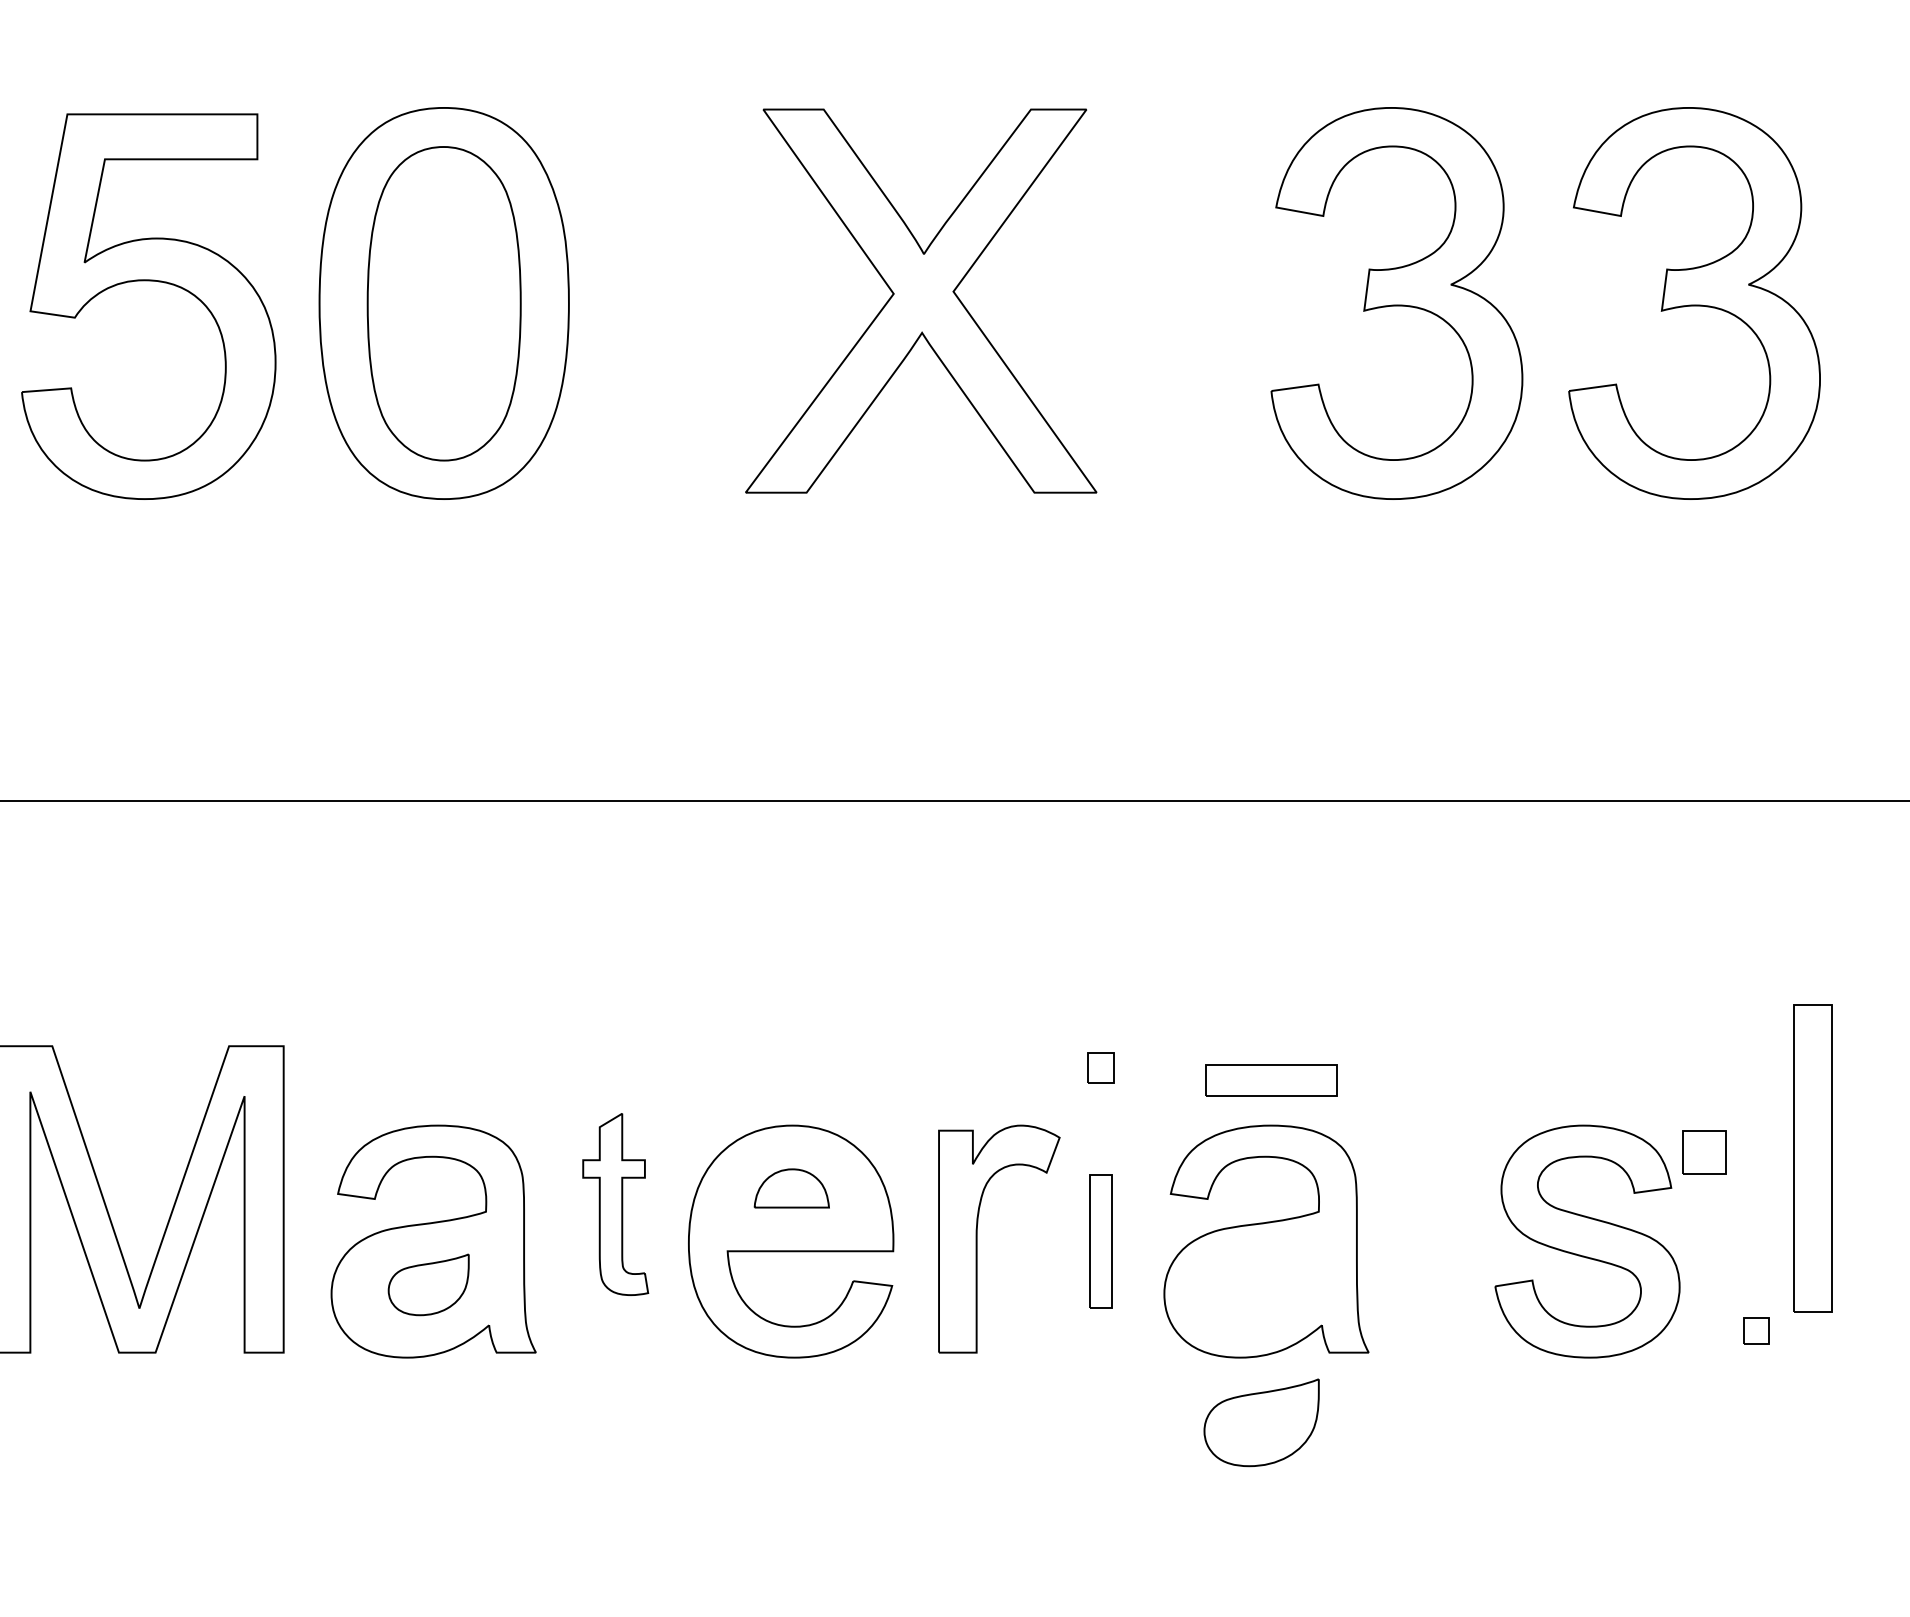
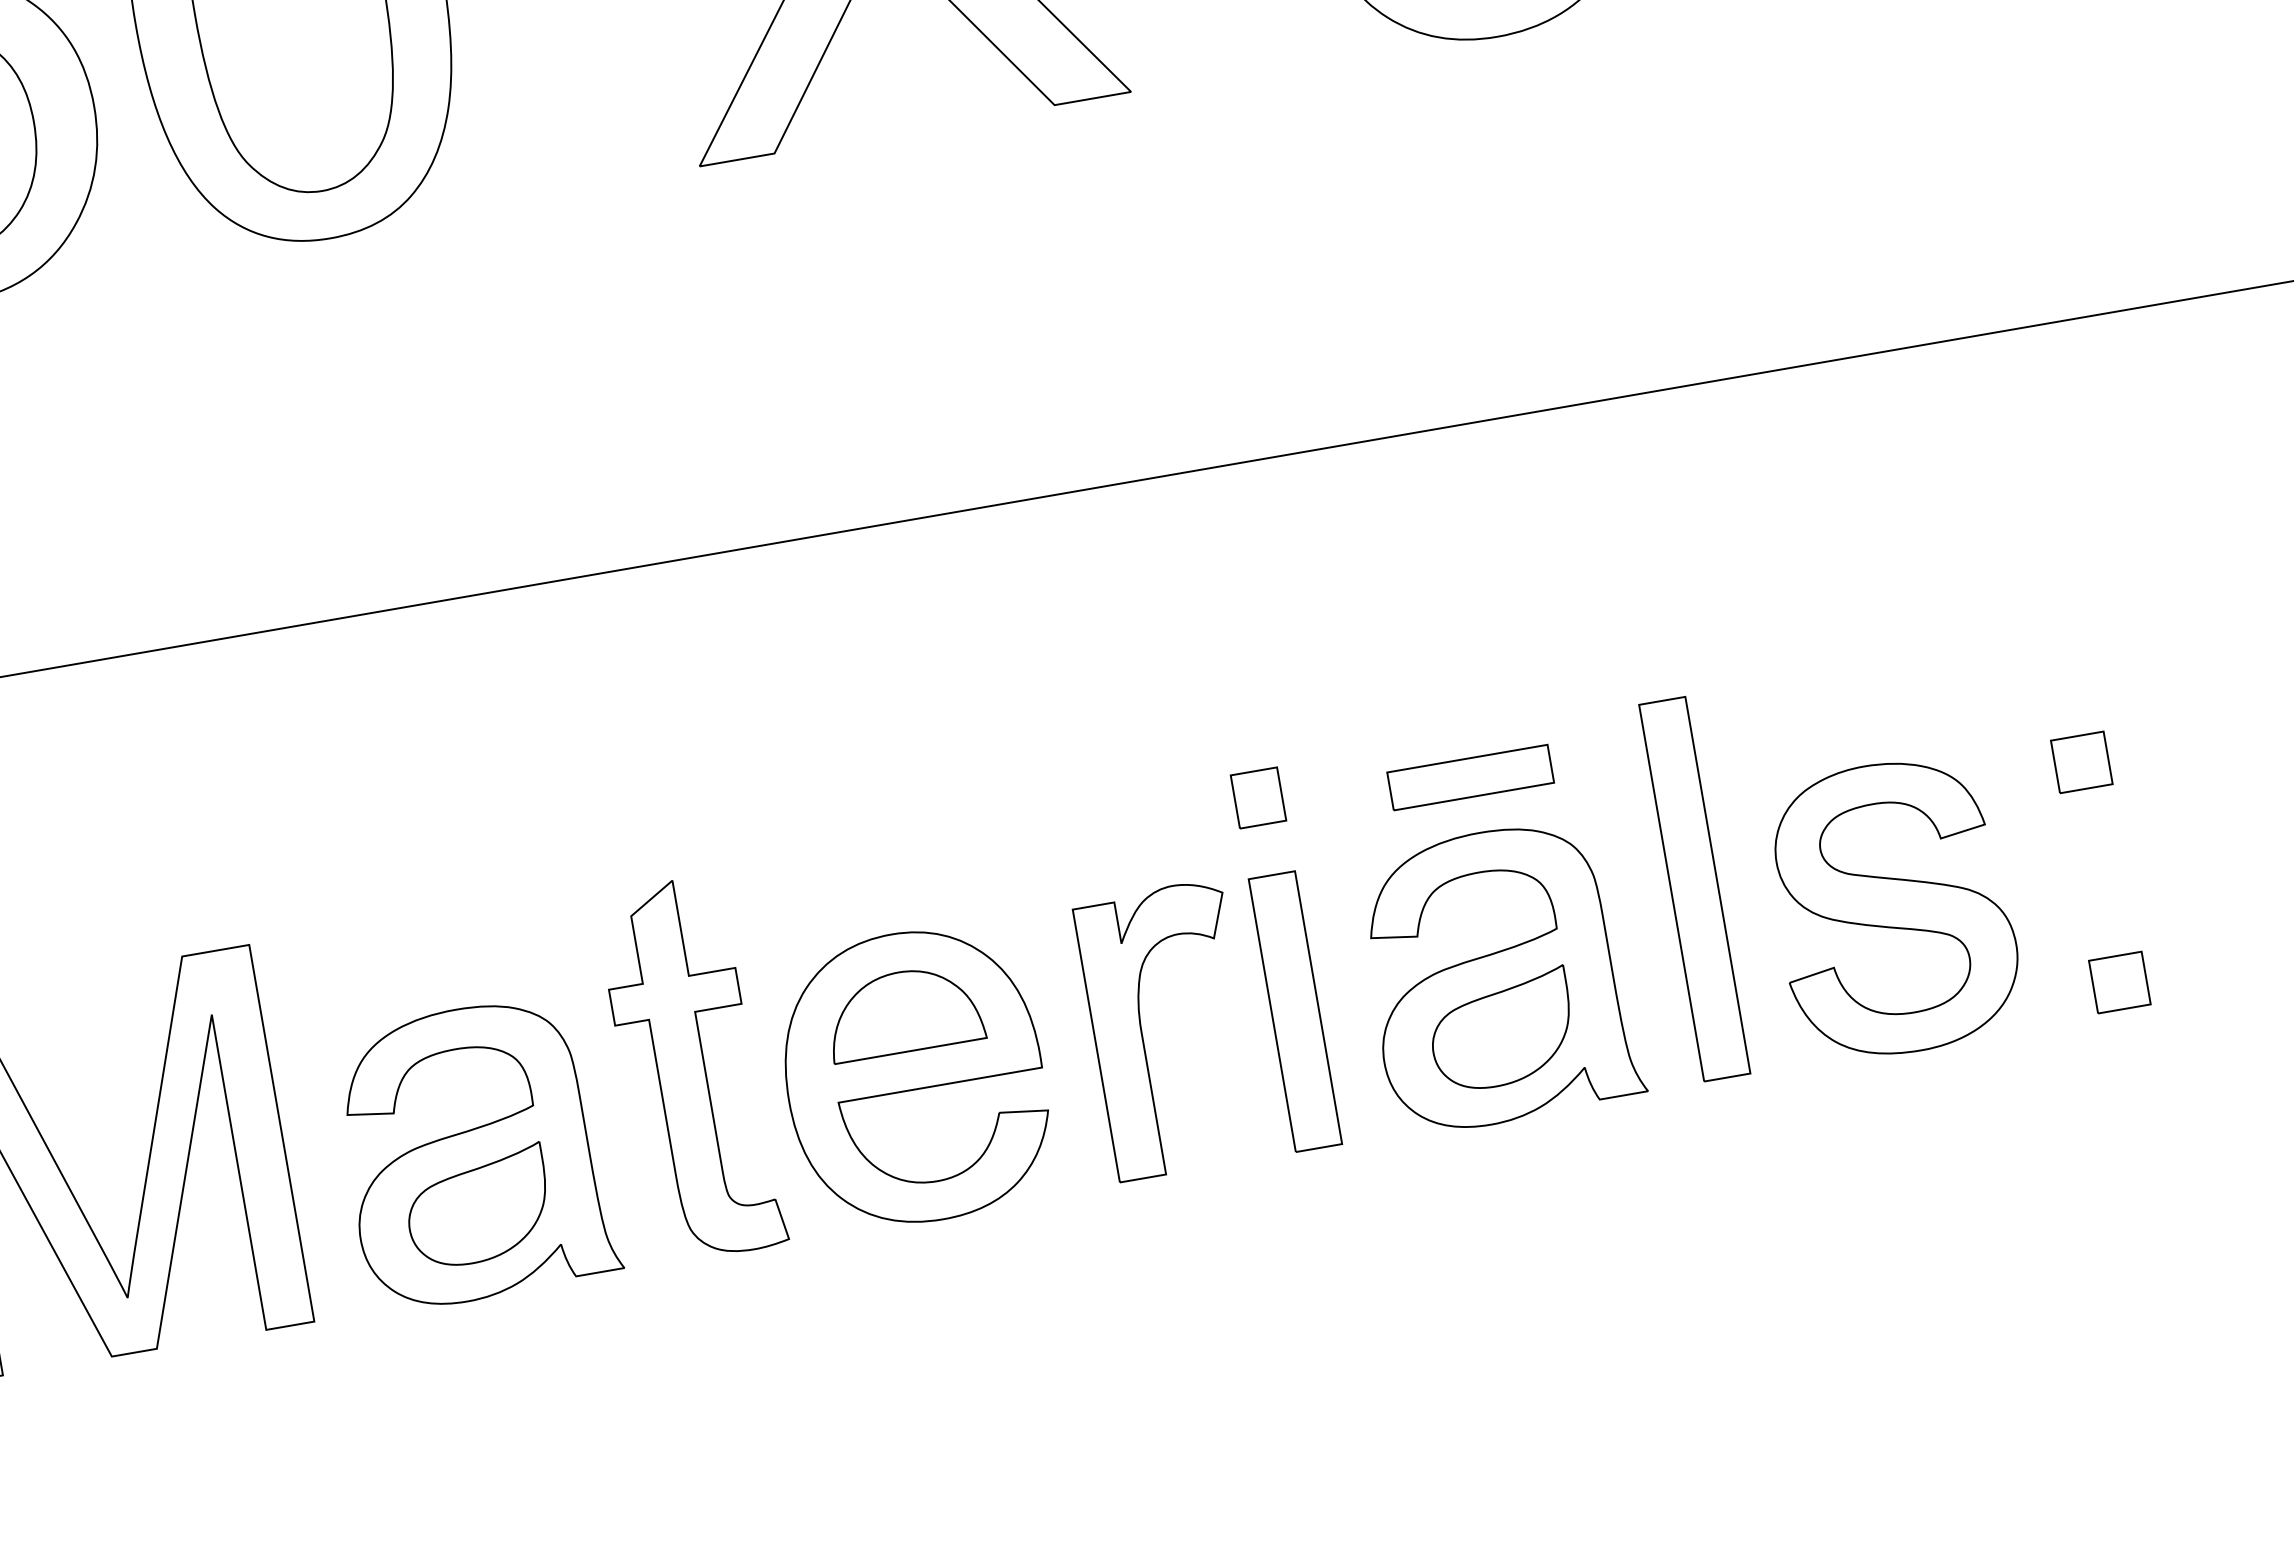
part: (1100, 1067) -> (1257, 797), size x1.43
part: (1704, 1152) -> (2082, 762), moved
part: (1812, 1158) -> (1693, 889), moved
part: (791, 1188) -> (903, 1012), size x1.67
part: (615, 1204) -> (690, 1069), size x1.67
part: (1100, 1241) -> (1294, 1011), size x1.67
part: (428, 1284) -> (477, 1207), size x1.43
part: (1756, 1331) -> (2120, 982), size x1.67
part: (1261, 1422) -> (1501, 1030), moved

